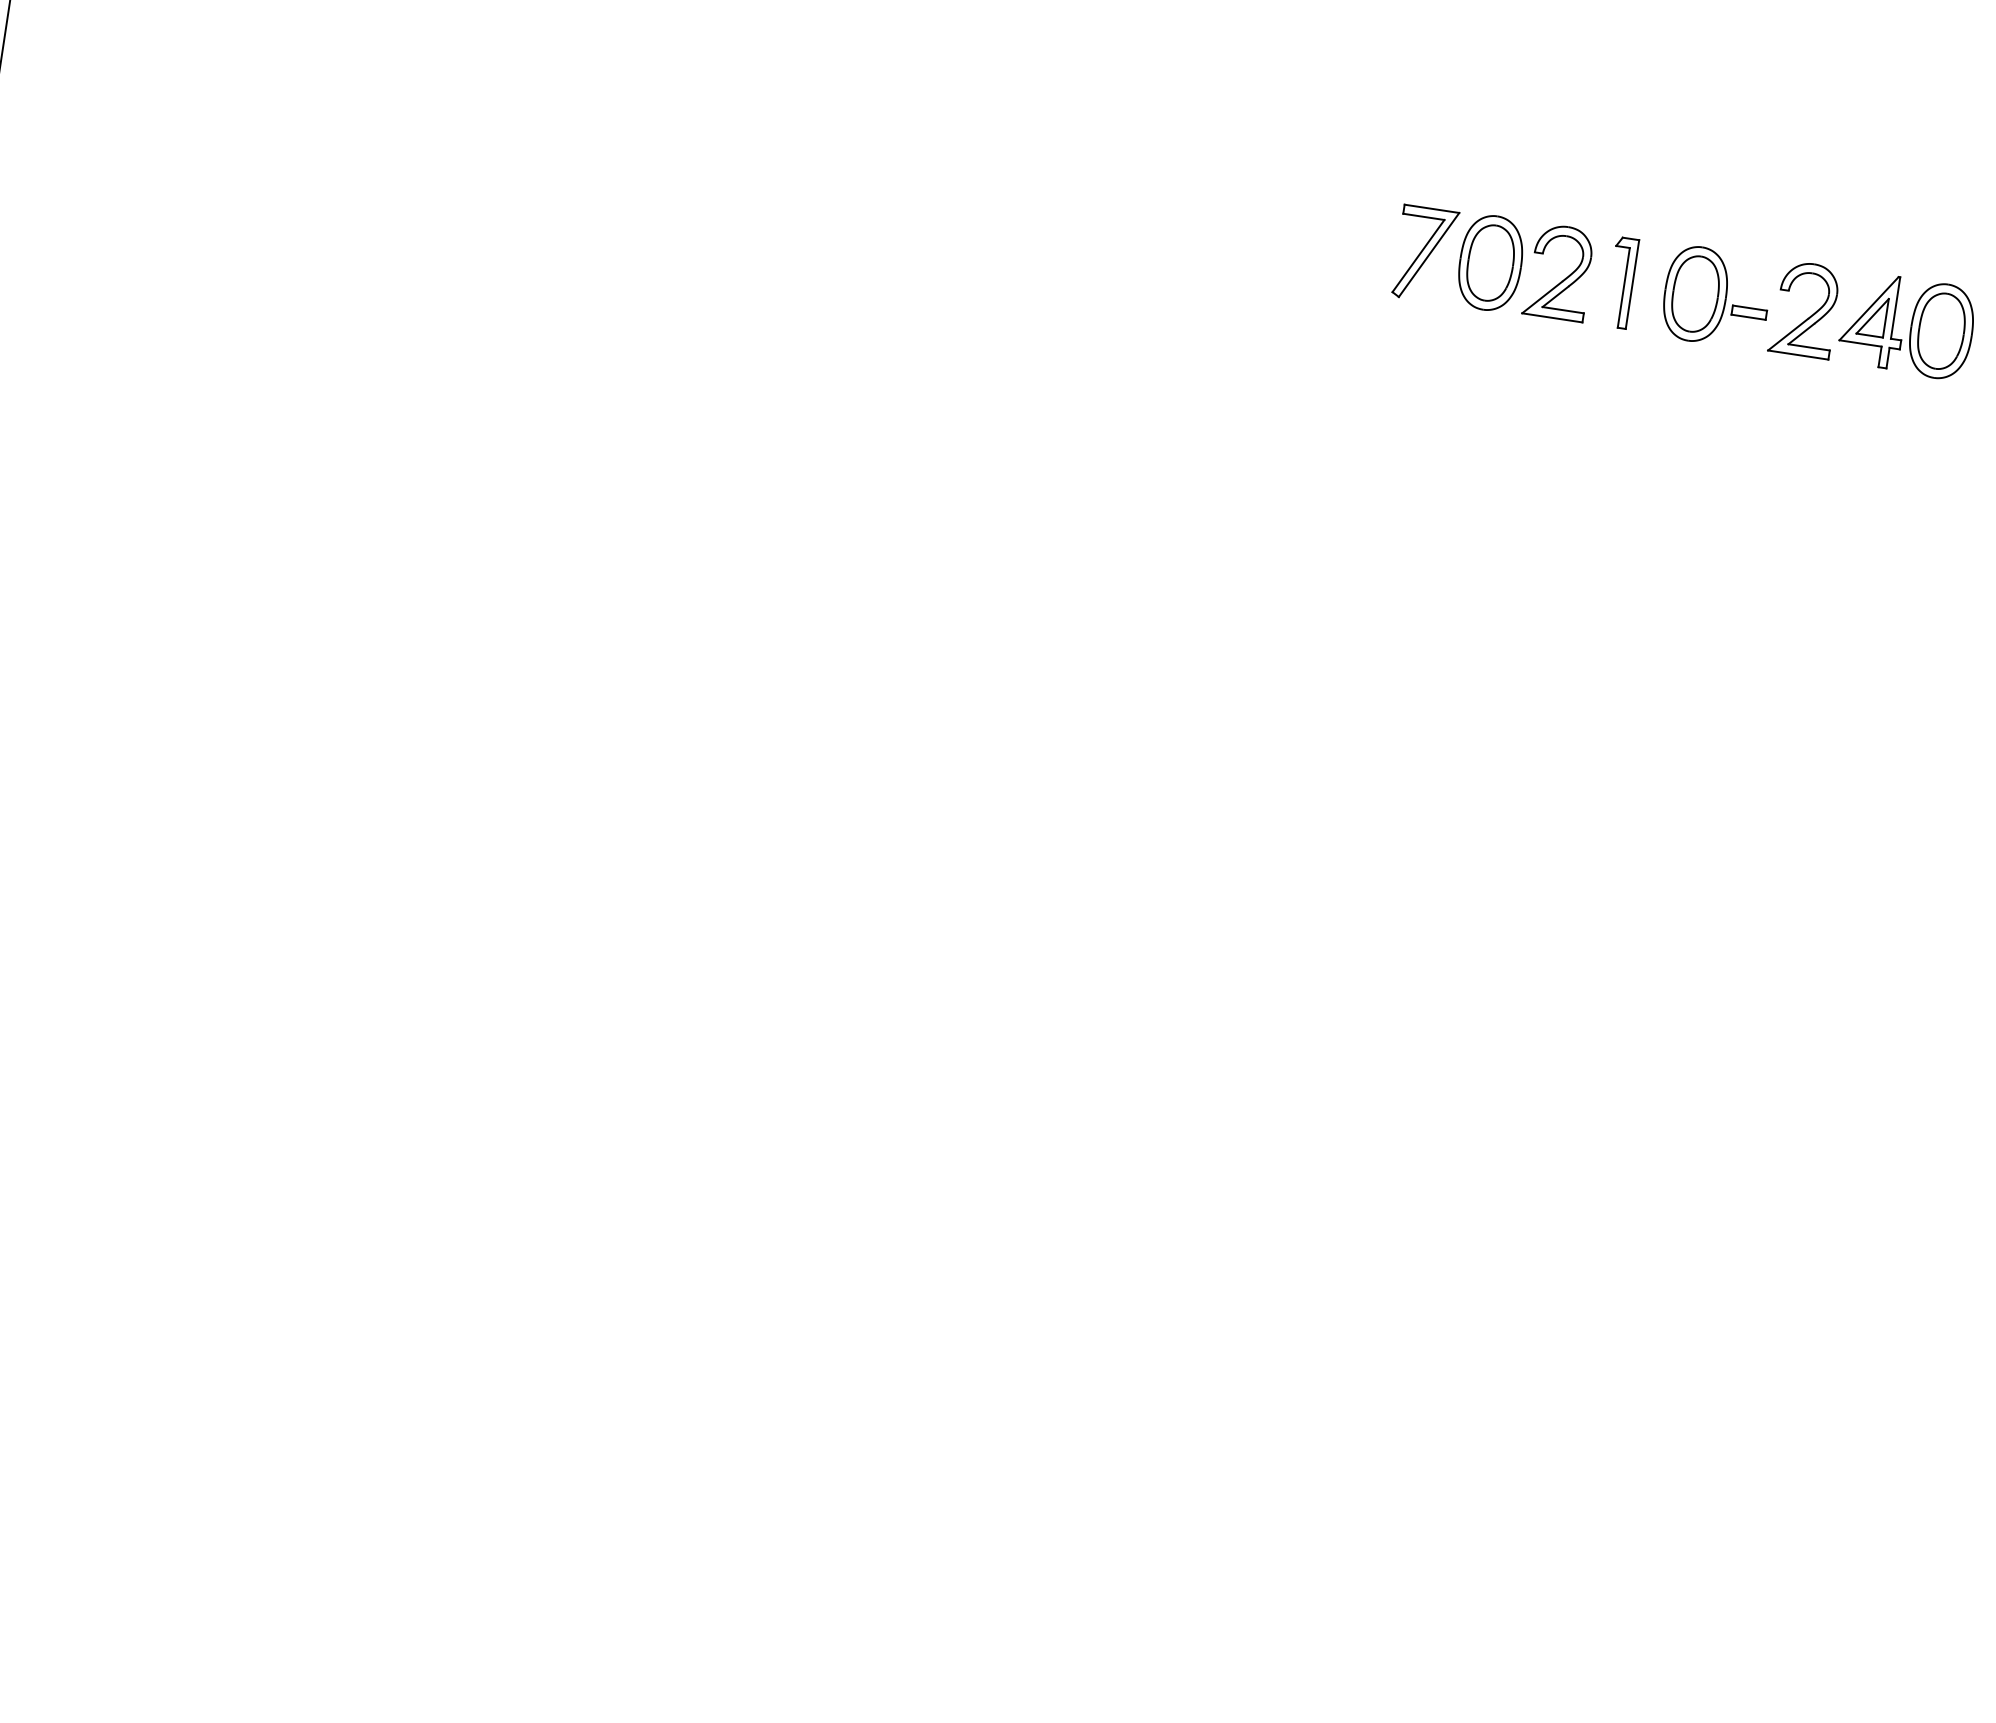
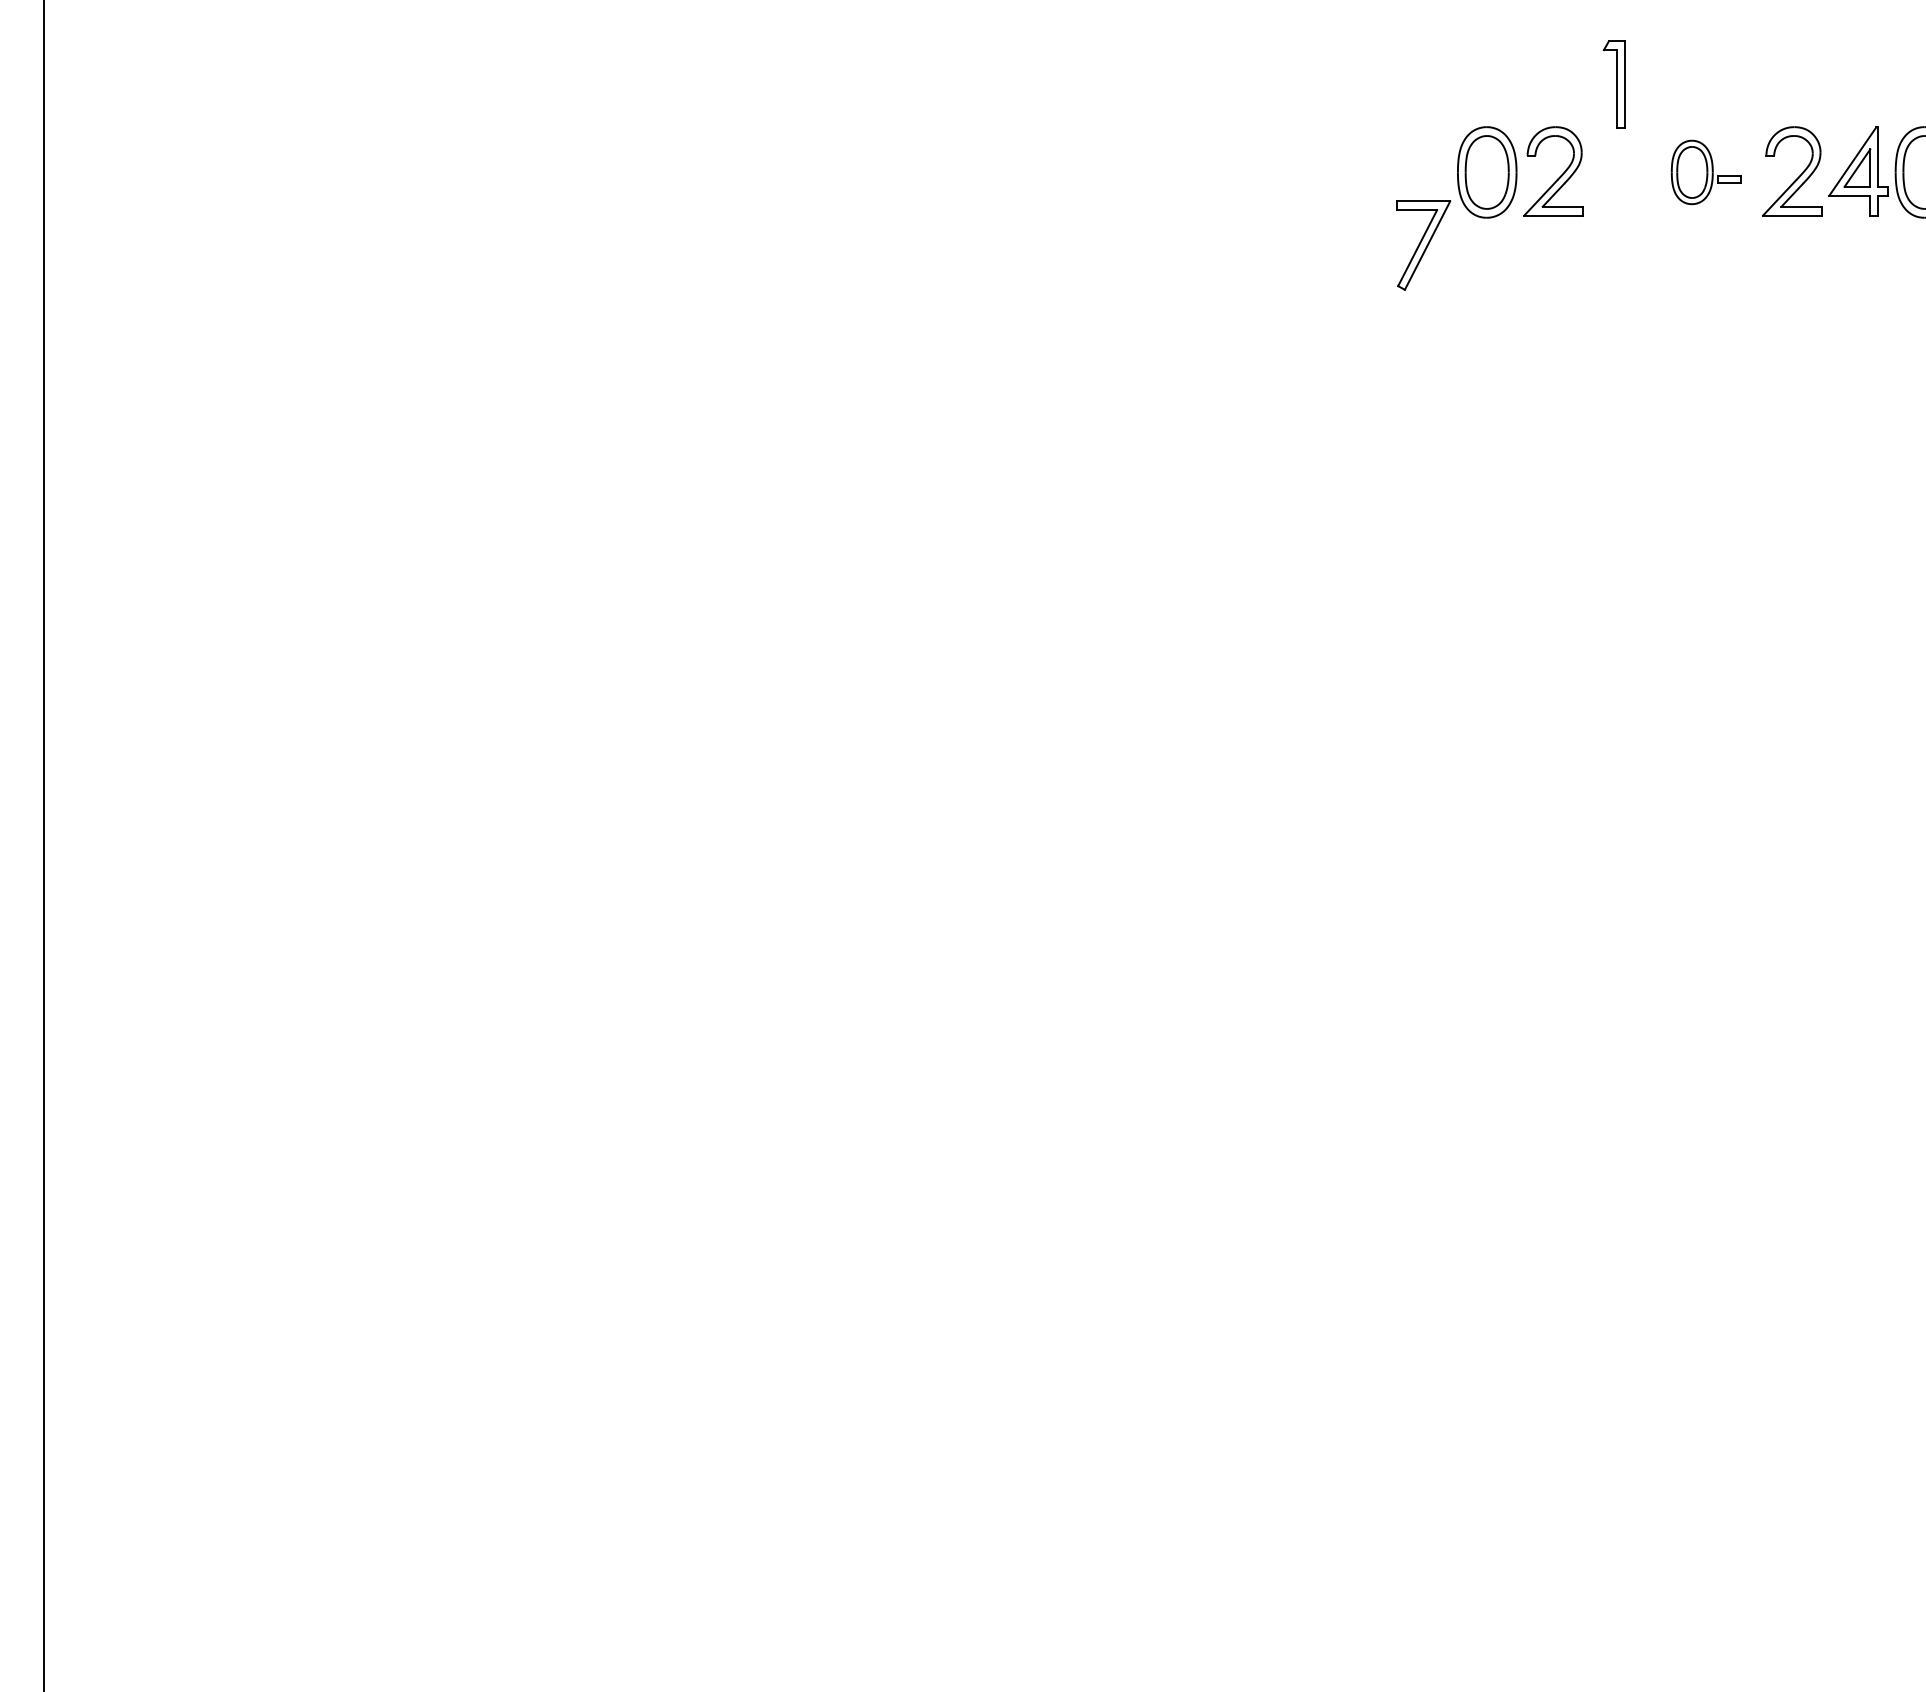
part: (1424, 254) -> (1423, 245), moved
part: (1620, 282) -> (1613, 84), moved
part: (1716, 297) -> (1706, 172), size x0.7

